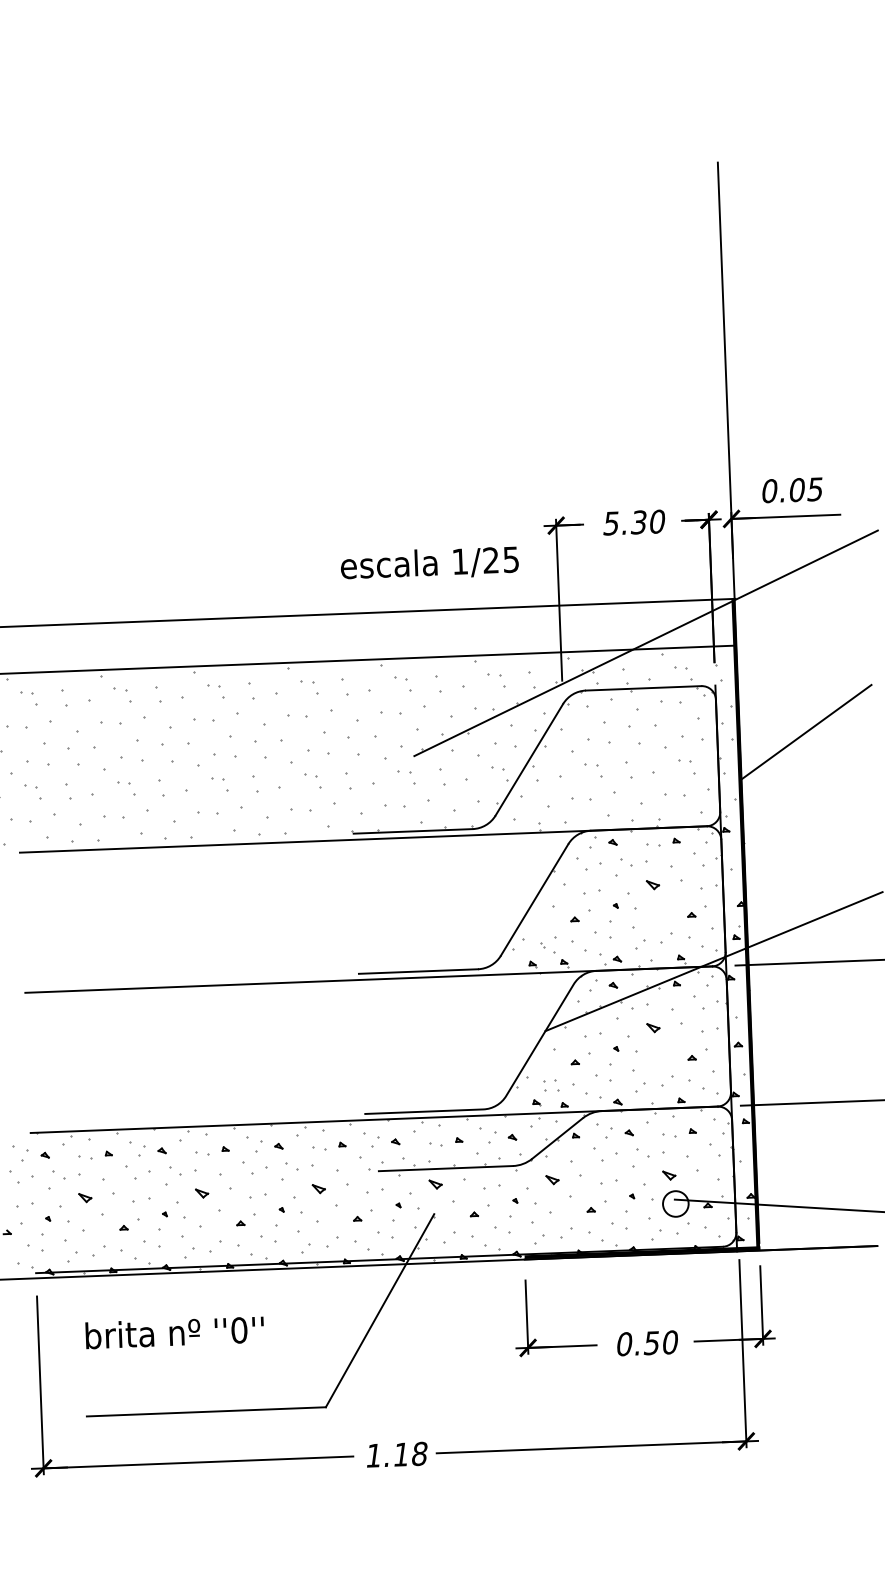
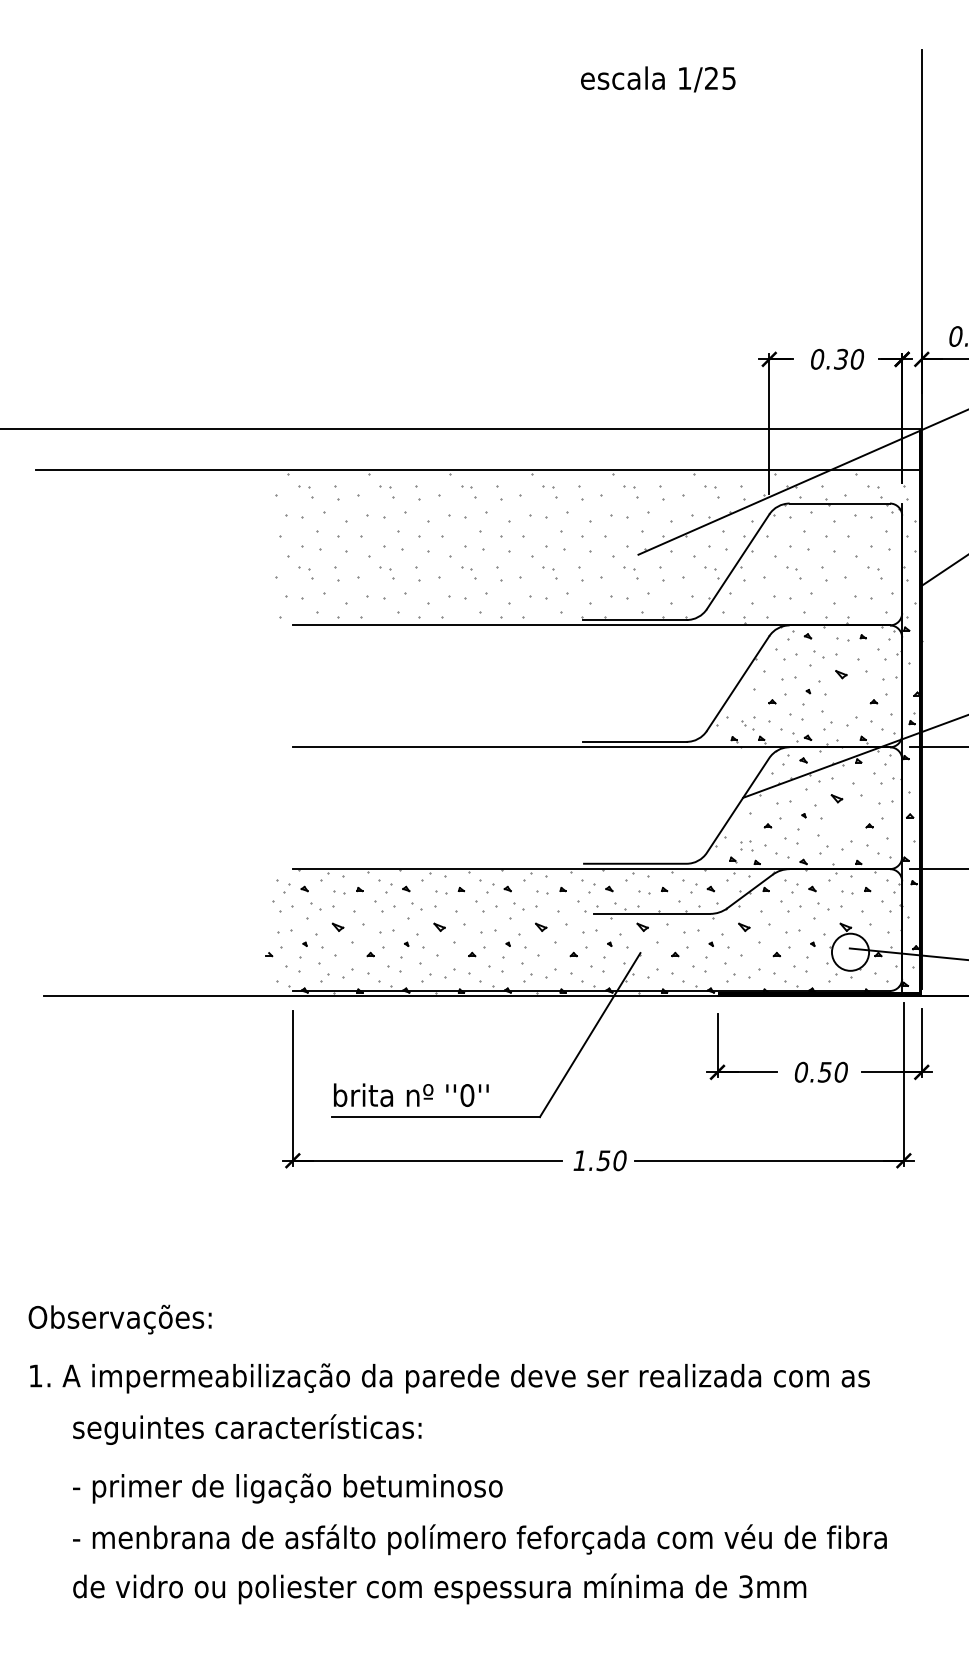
text: (611, 522) -> (817, 358), 5.30 -> 0.30
text: (430, 564) -> (658, 79), moved
circle: (675, 1203) -> (850, 951), size x1.67
text: (175, 1331) -> (411, 1094), moved
text: (410, 1454) -> (611, 1160), 1.18 -> 1.50

